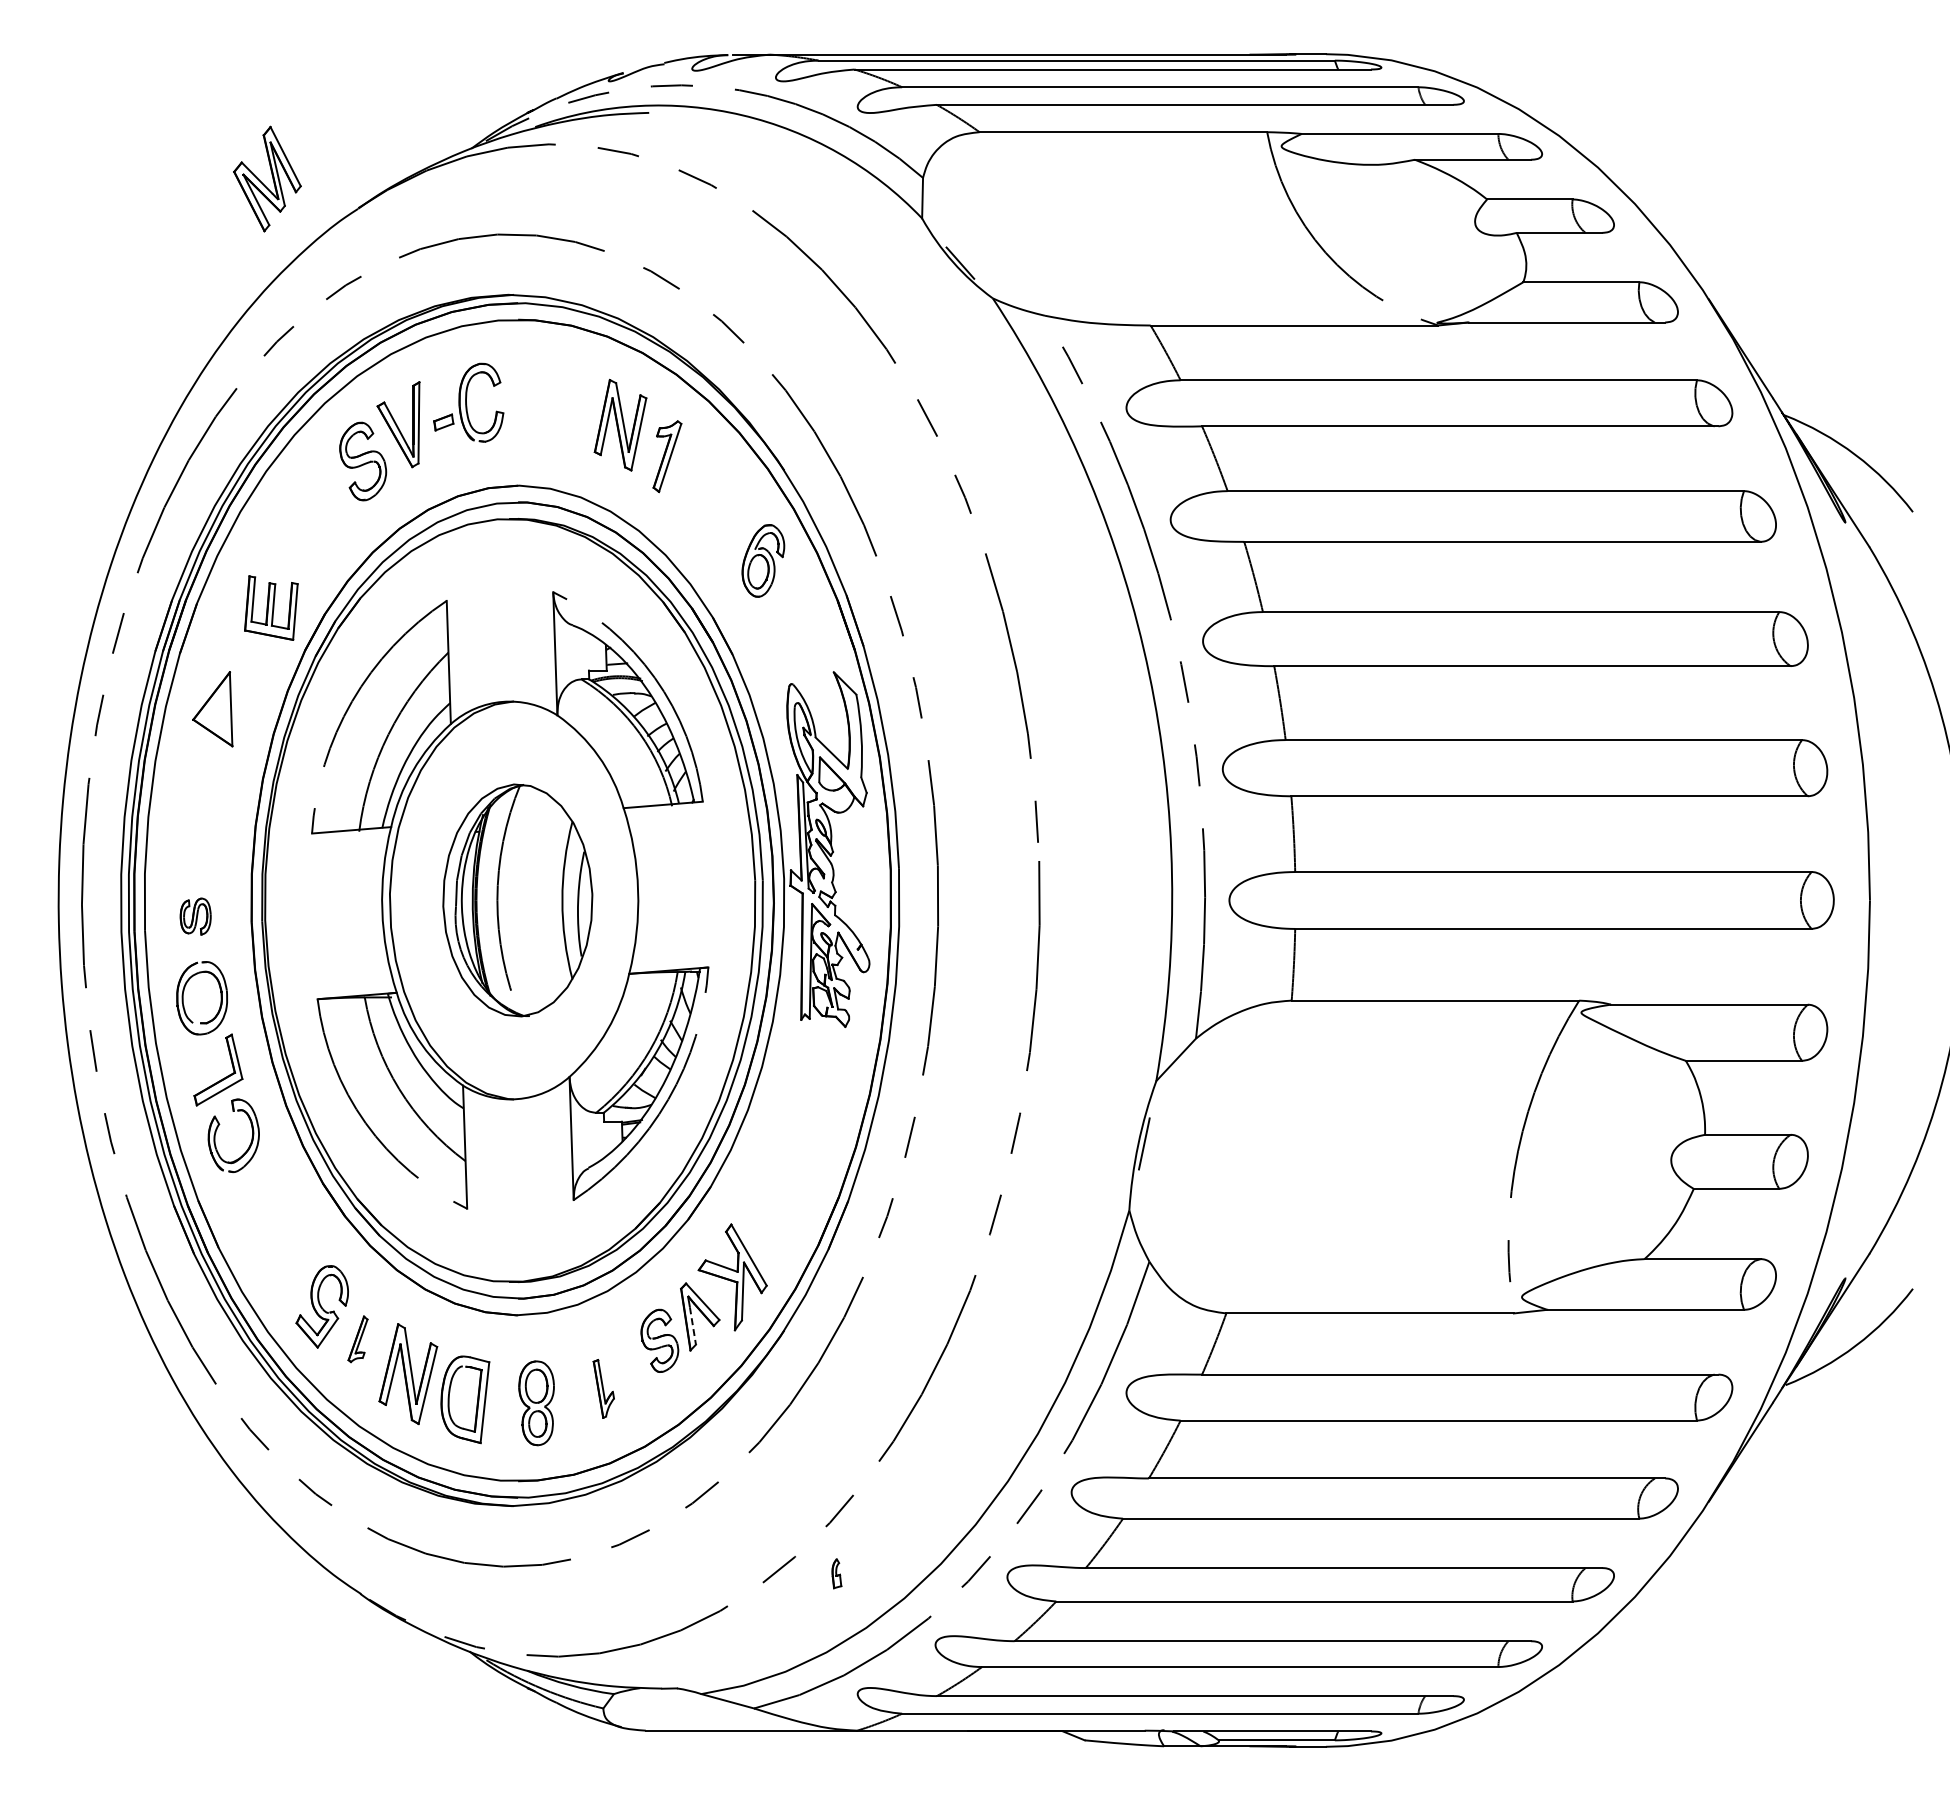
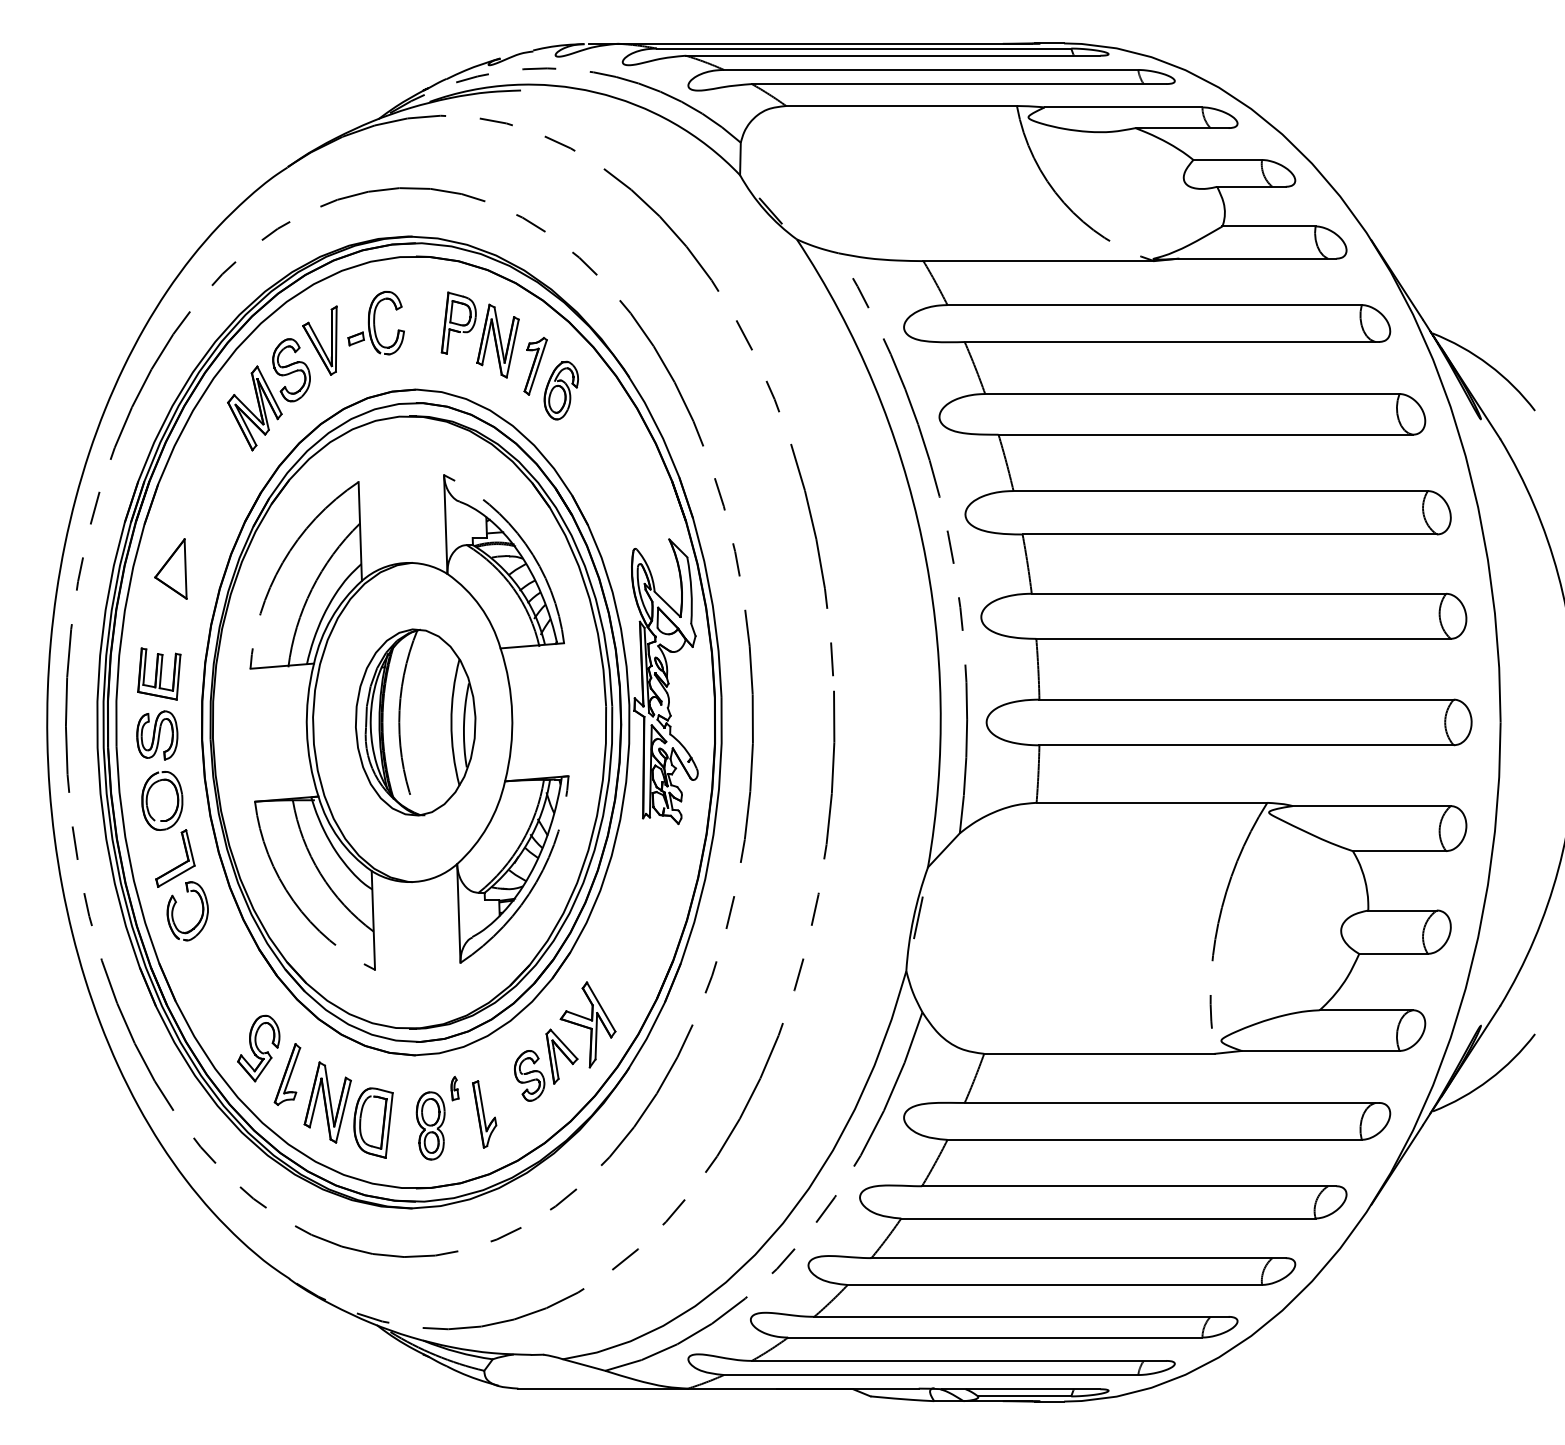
part: (267, 178) -> (254, 407), moved
part: (571, 402) -> (458, 322), added
part: (763, 560) -> (561, 390), moved
part: (271, 607) -> (159, 673), moved
part: (195, 916) -> (157, 735), size x1.67
line: (692, 1326) -> (555, 1064), dashed -> solid
part: (357, 1339) -> (287, 1074), size x1.67
part: (603, 1388) -> (484, 1114), size x1.43
part: (836, 1573) -> (454, 1088), moved

